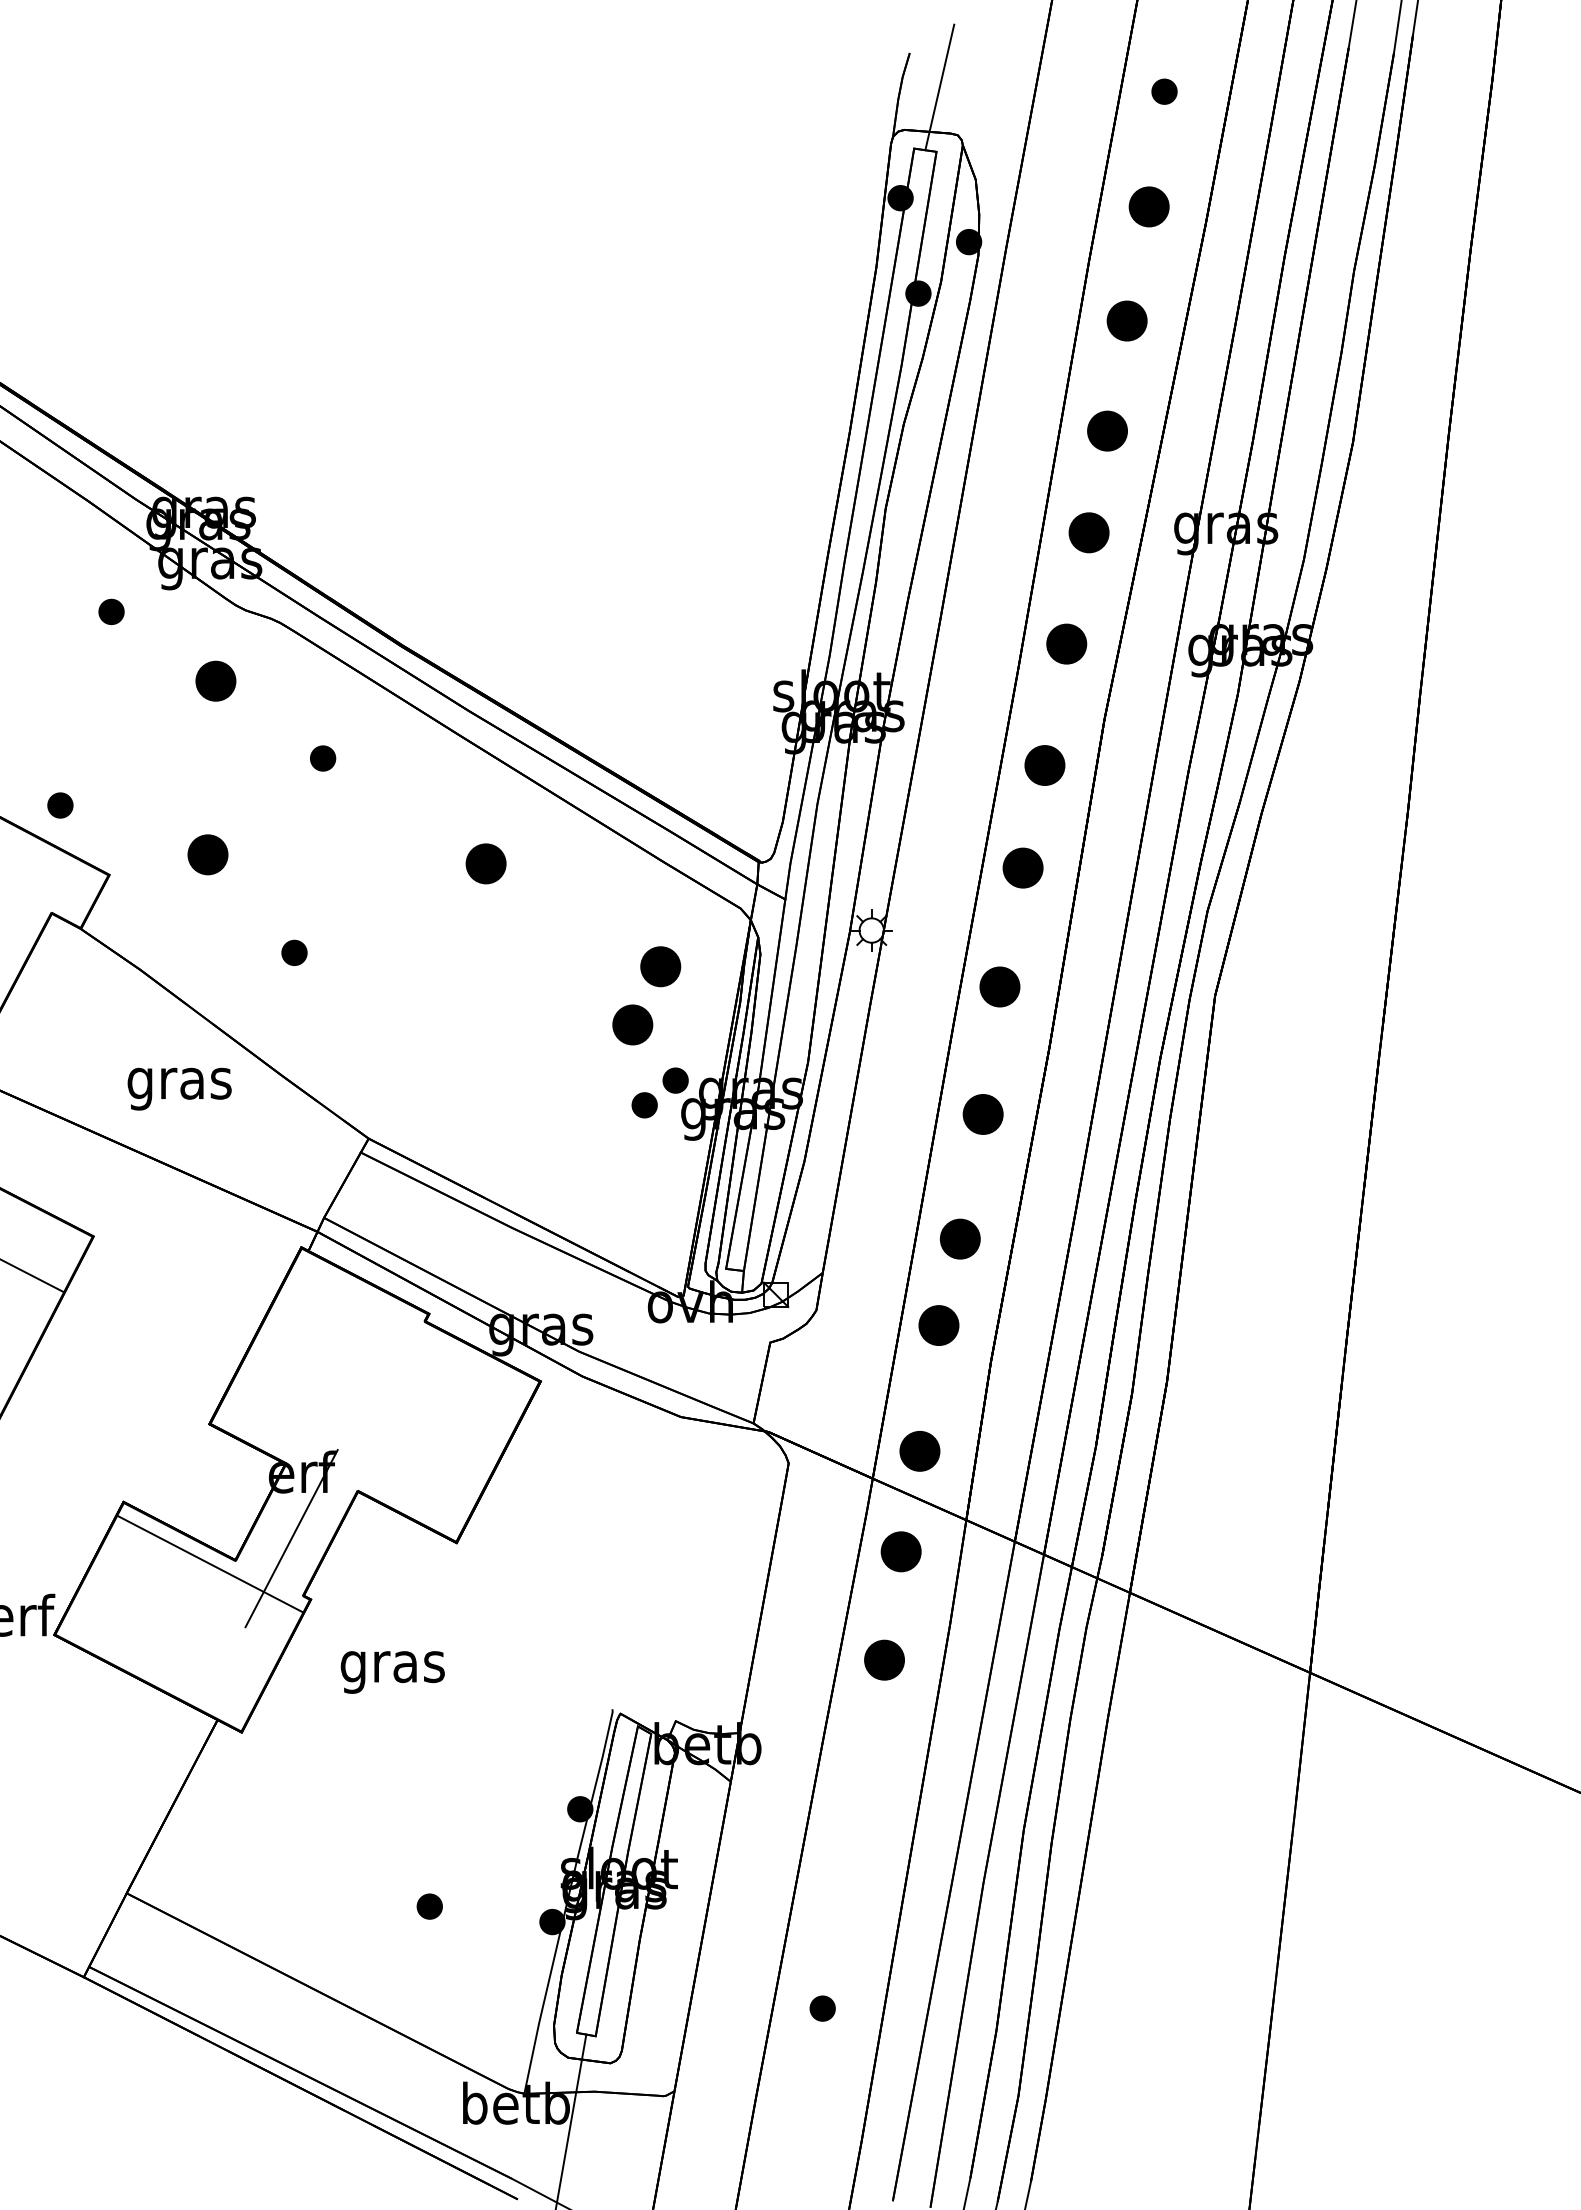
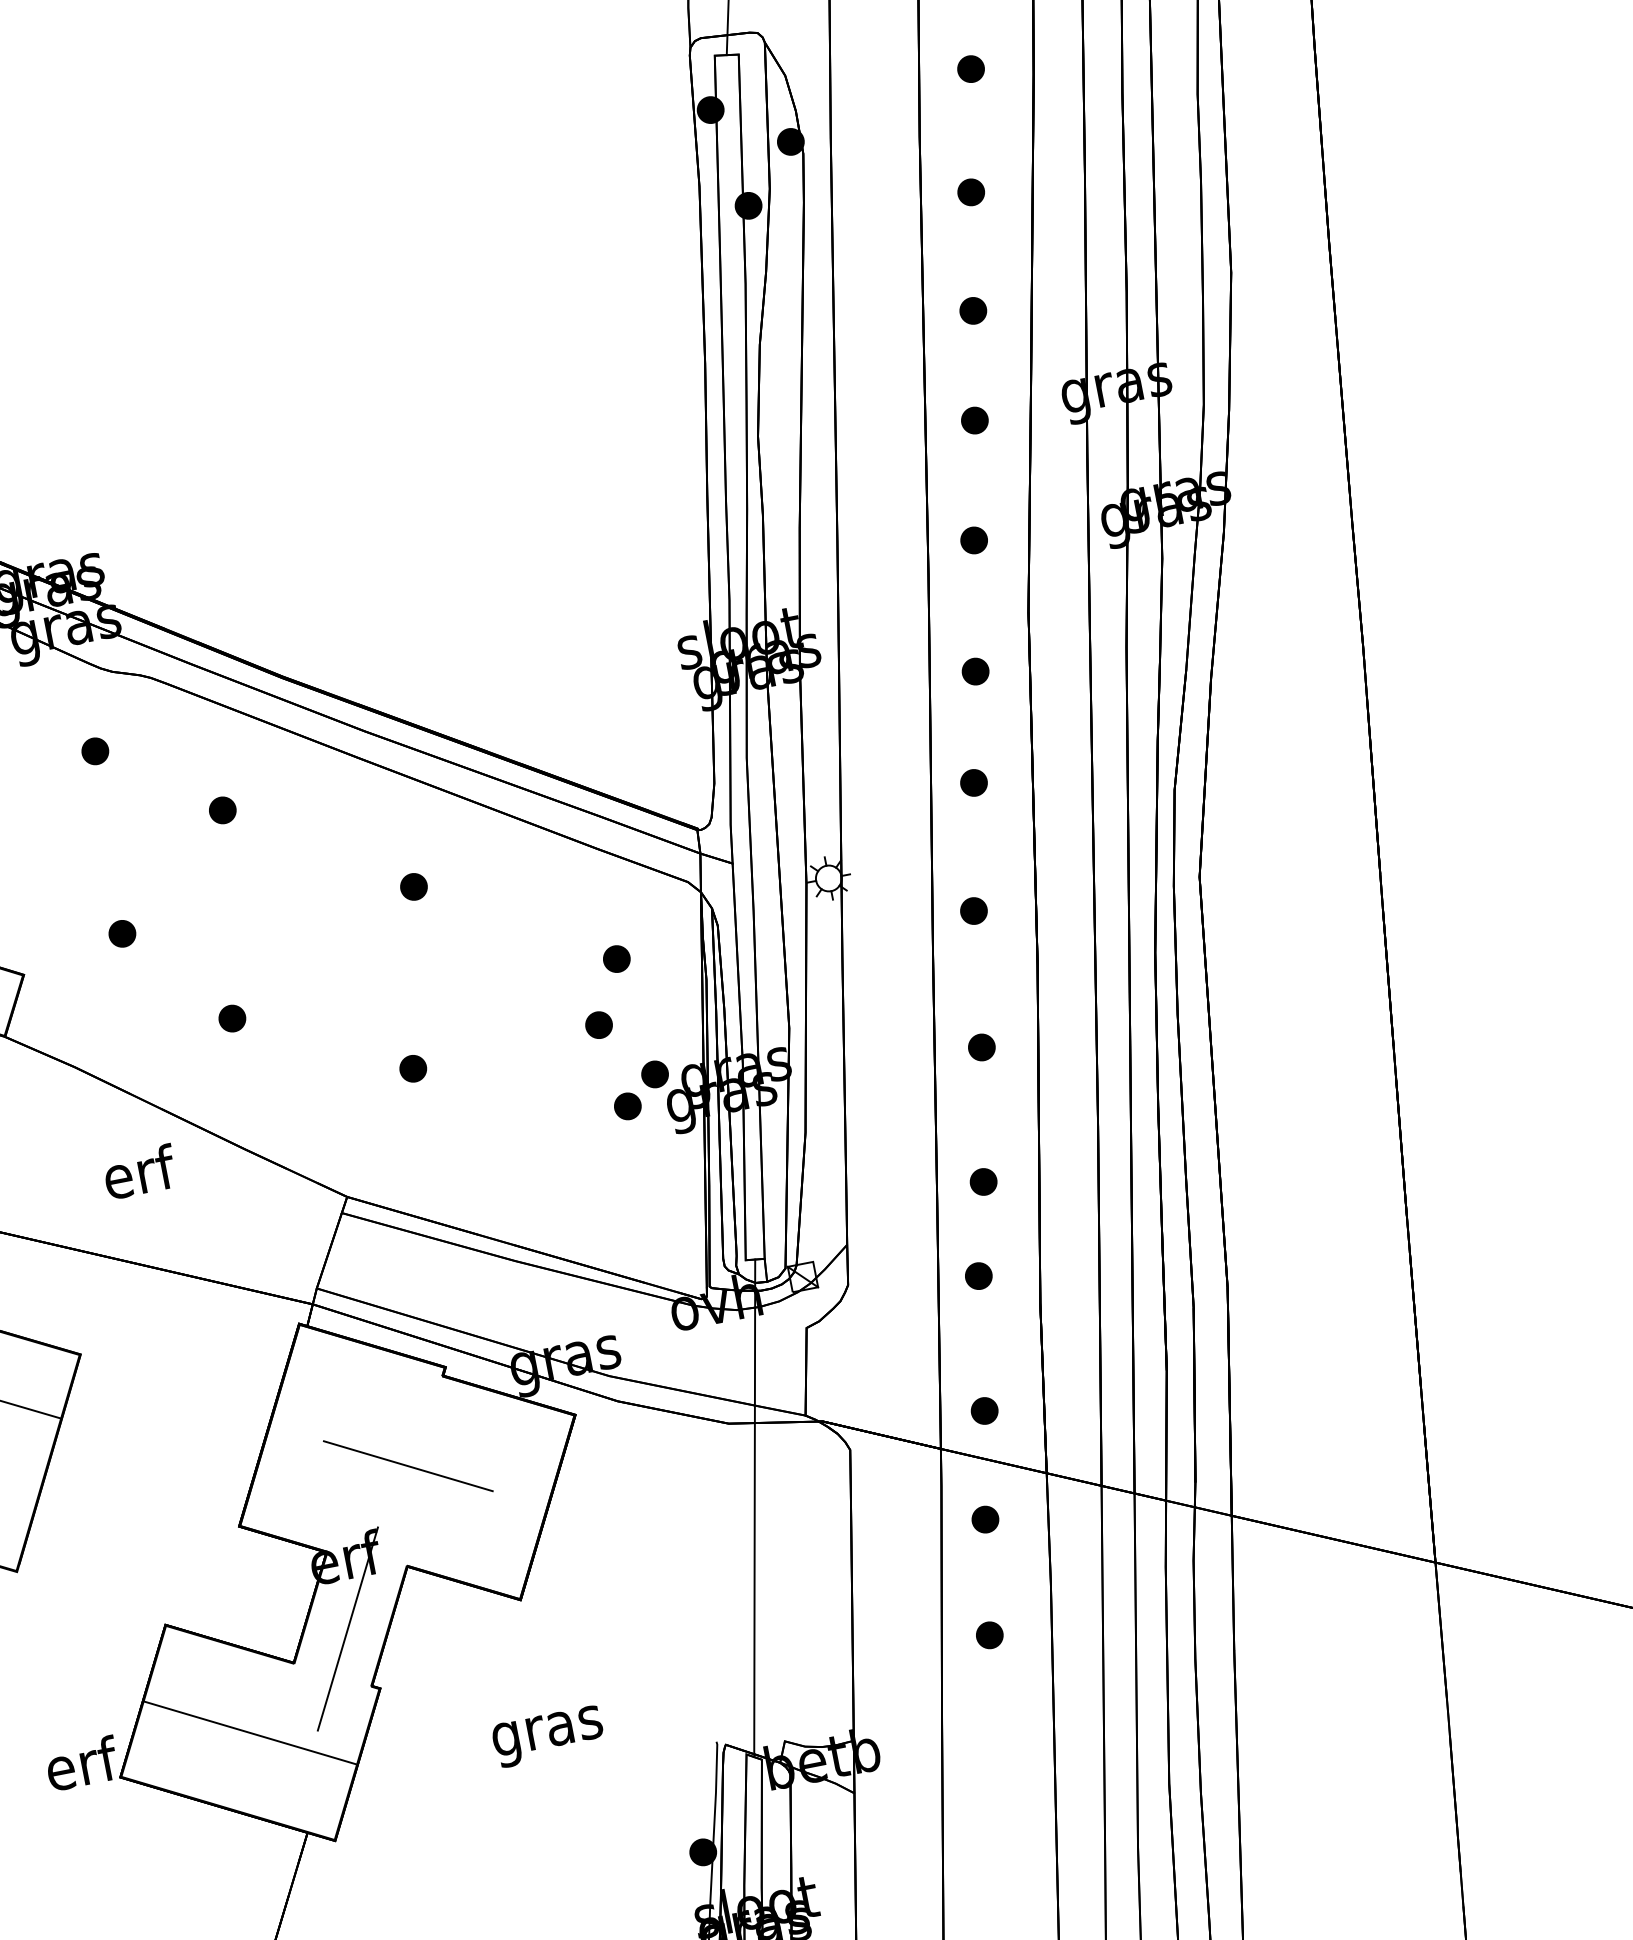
part: (1148, 207) -> (970, 69), size x0.62
part: (1126, 321) -> (970, 192), size x0.62
part: (1107, 431) -> (973, 311), size x0.62
part: (1089, 533) -> (975, 420), size x0.62
part: (1067, 643) -> (974, 539), size x0.62
part: (215, 680) -> (94, 750), size x0.62
part: (1044, 765) -> (975, 671), size x0.62
part: (207, 854) -> (121, 933), size x0.62
part: (486, 863) -> (414, 886), size x0.62
part: (1023, 868) -> (974, 783), size x0.62
part: (661, 967) -> (617, 959), size x0.62
part: (1000, 986) -> (974, 910), size x0.62
part: (632, 1024) -> (598, 1024), size x0.62
part: (452, 1031) -> (412, 1068), added
text: (179, 1083) -> (139, 1177), gras -> erf
part: (982, 1114) -> (981, 1047), size x0.62
part: (960, 1239) -> (983, 1182), size x0.62
part: (938, 1325) -> (978, 1276), size x0.62
line: (376, 1398) -> (407, 1465), added
part: (920, 1451) -> (985, 1411), size x0.62
line: (689, 1499) -> (754, 1507), added
part: (901, 1552) -> (985, 1520), size x0.62
line: (210, 1564) -> (250, 1733), moved
part: (884, 1659) -> (989, 1634), size x0.62
text: (392, 1672) -> (548, 1736), moved

